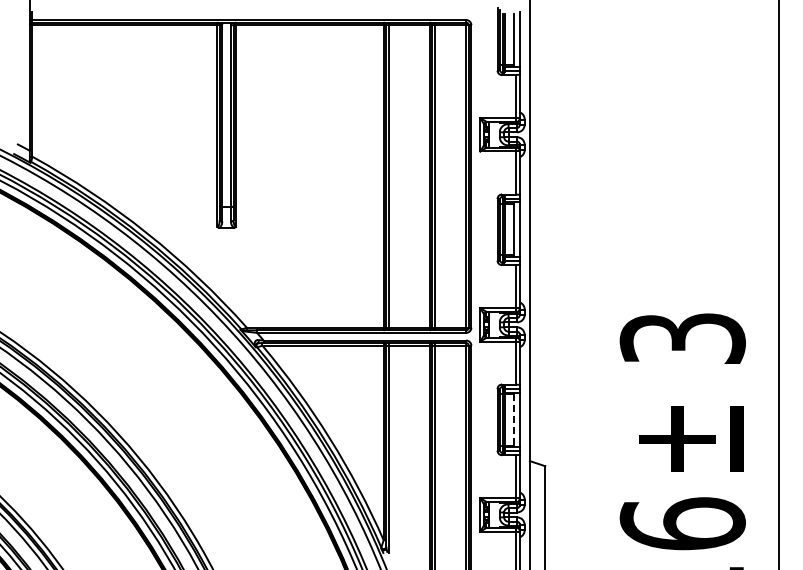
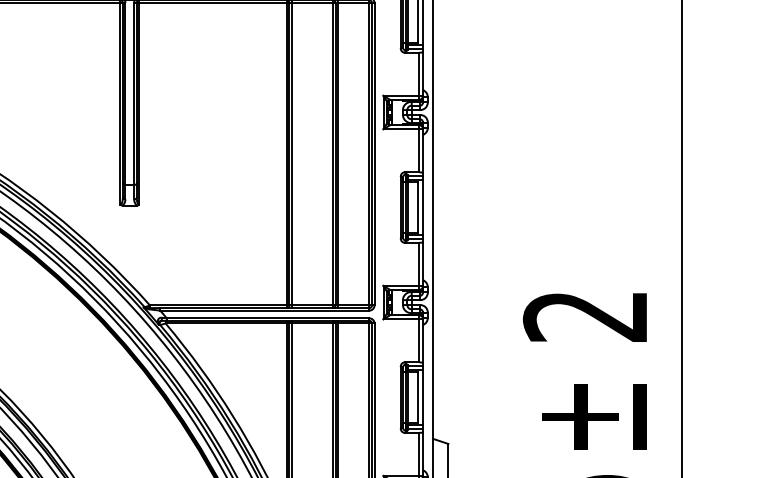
text: (682, 338) -> (585, 316), 3 -> 2
line: (514, 419) -> (417, 397), dashed -> solid

